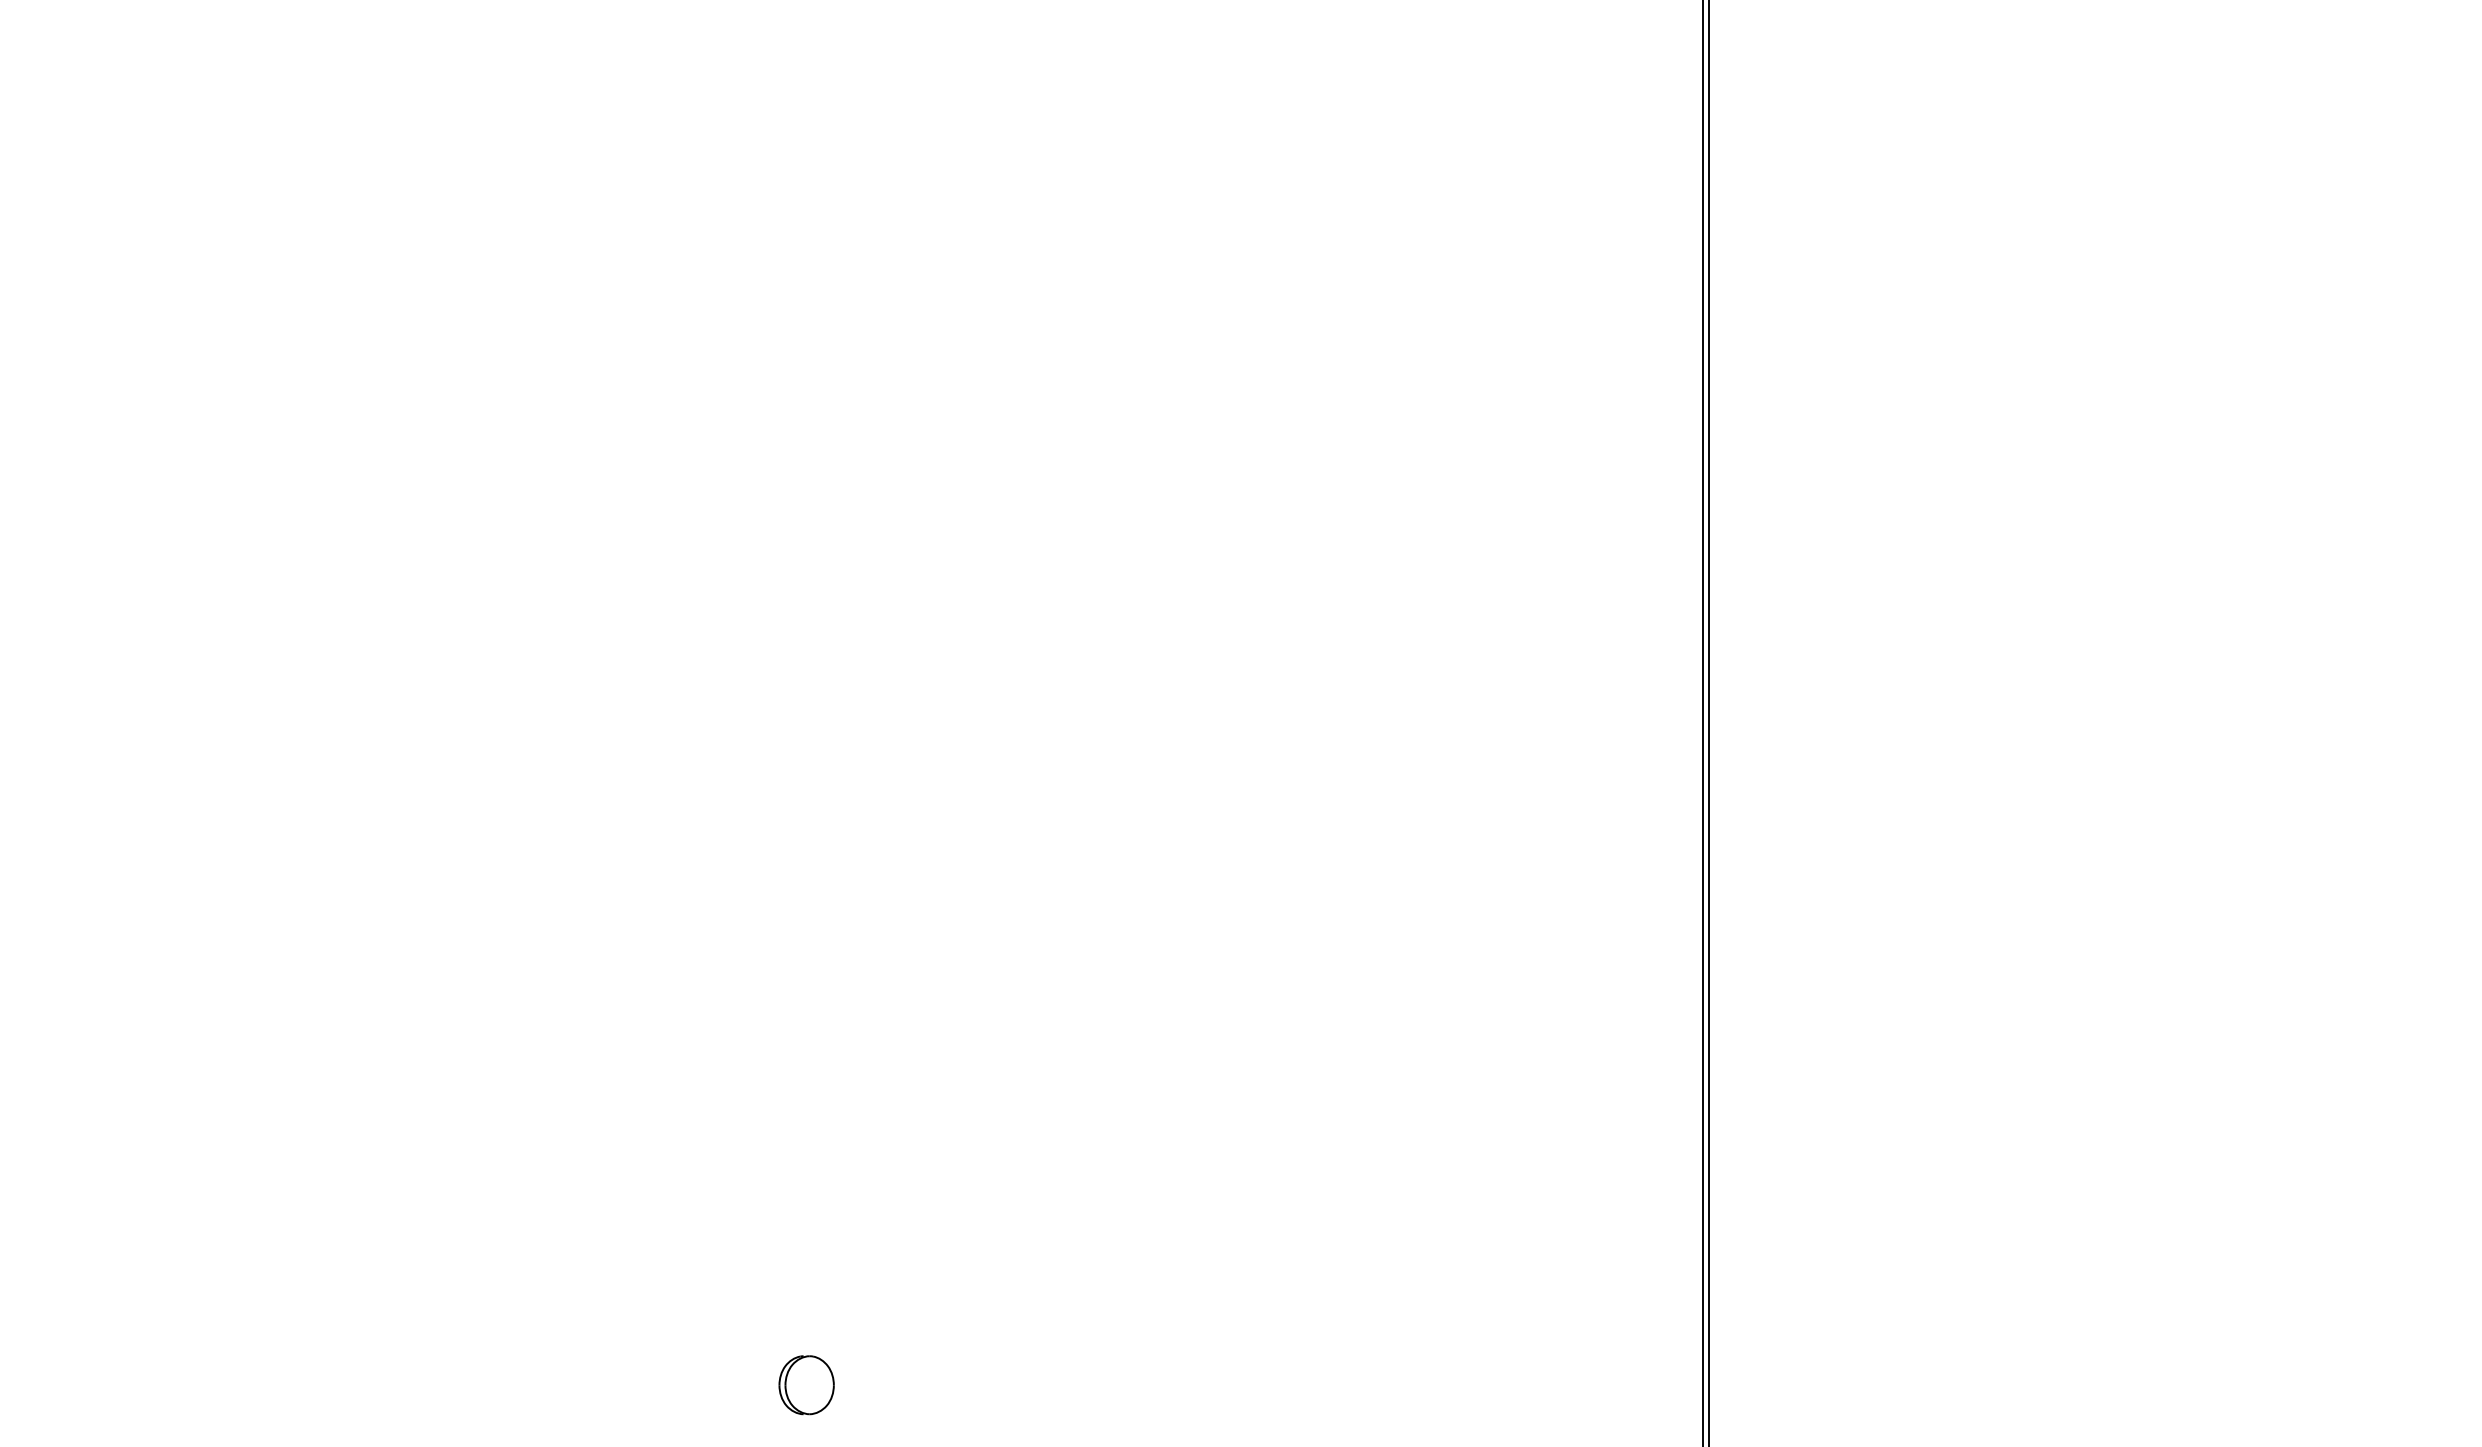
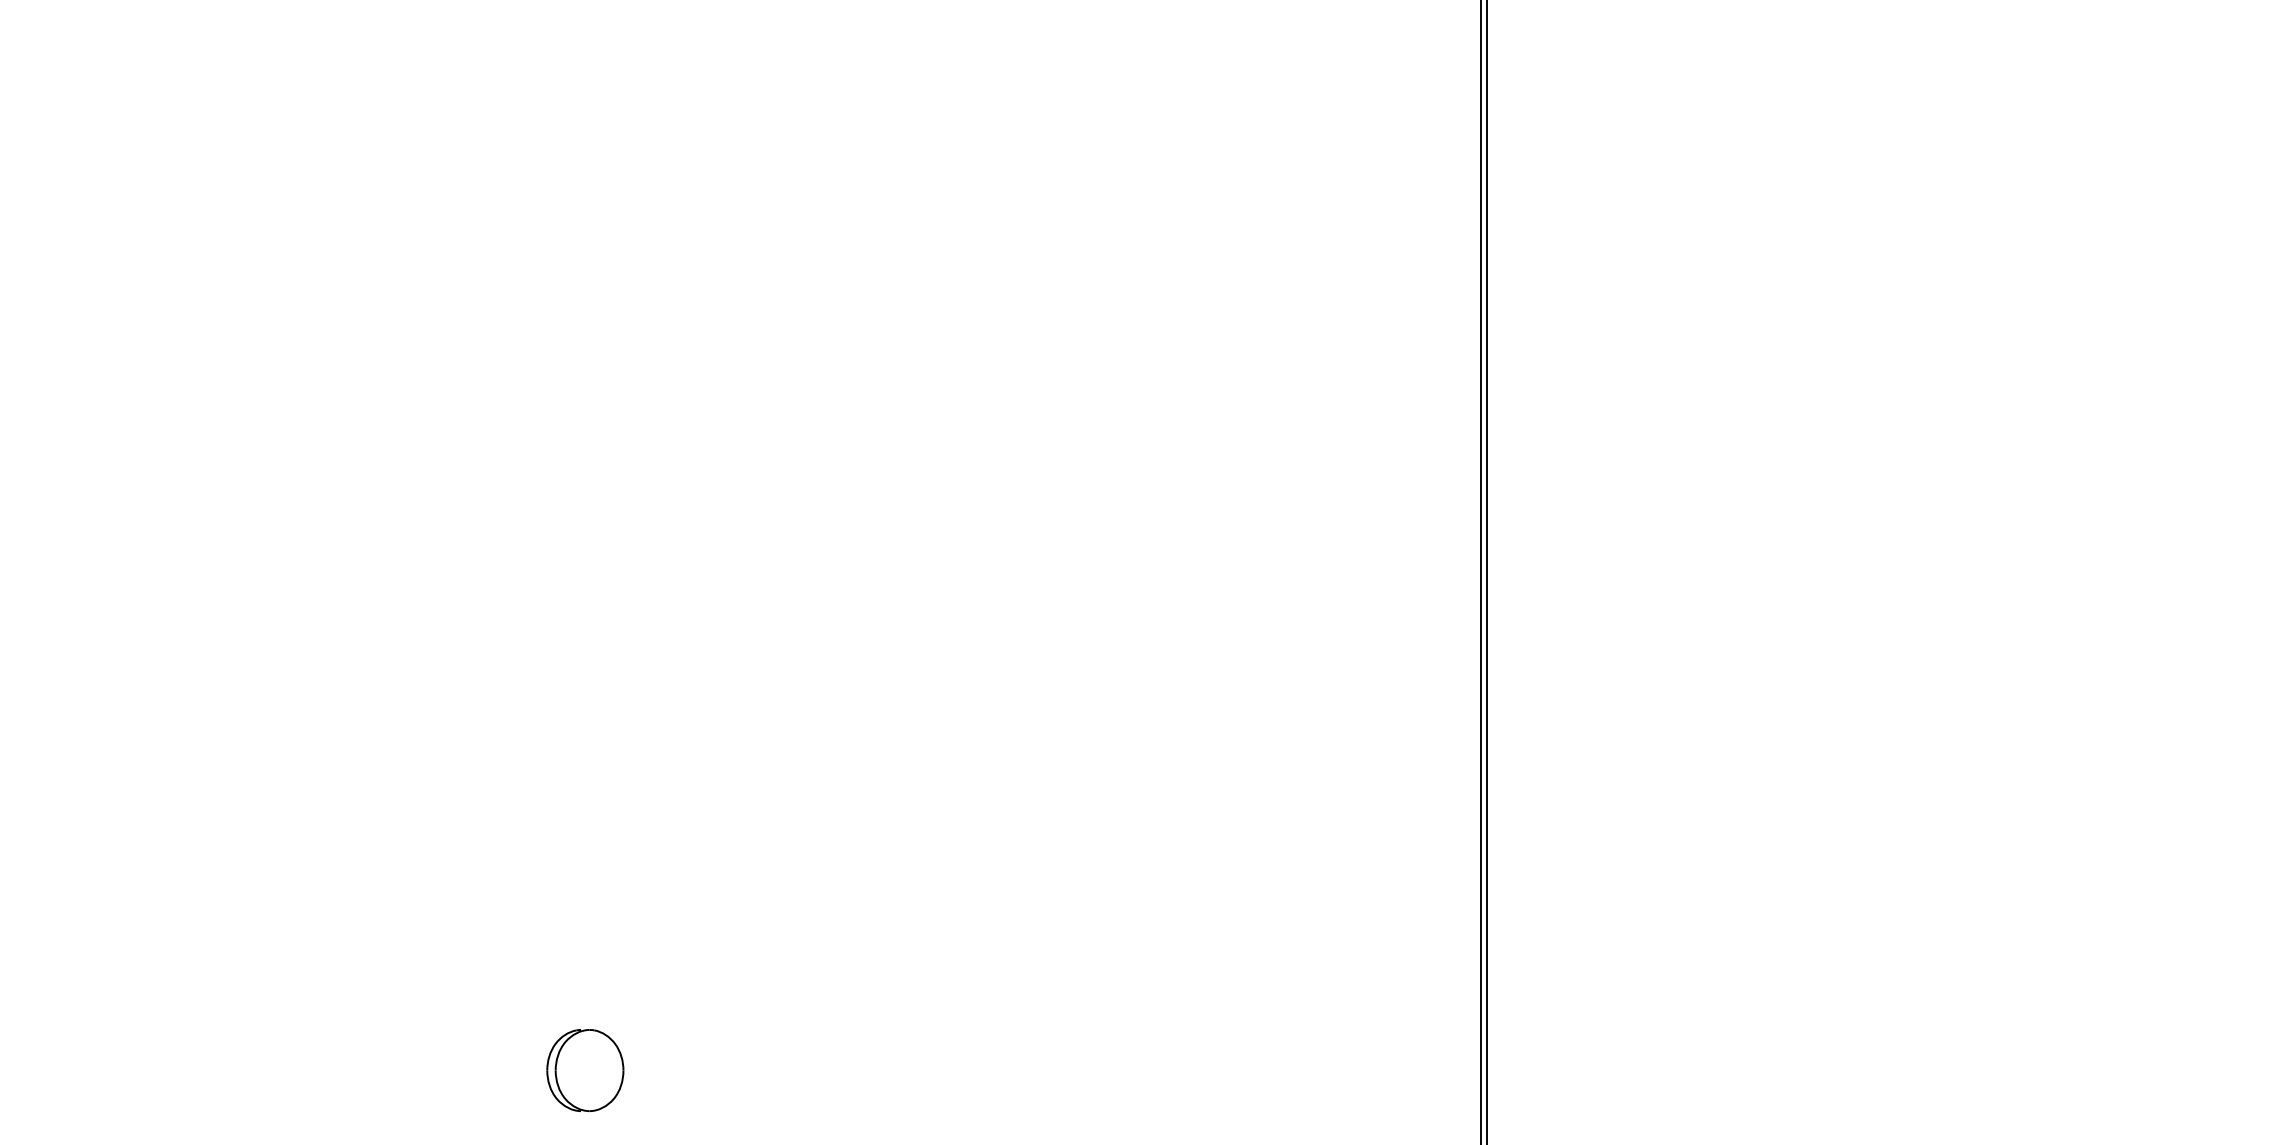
part: (806, 1385) -> (585, 1070), size x1.4

